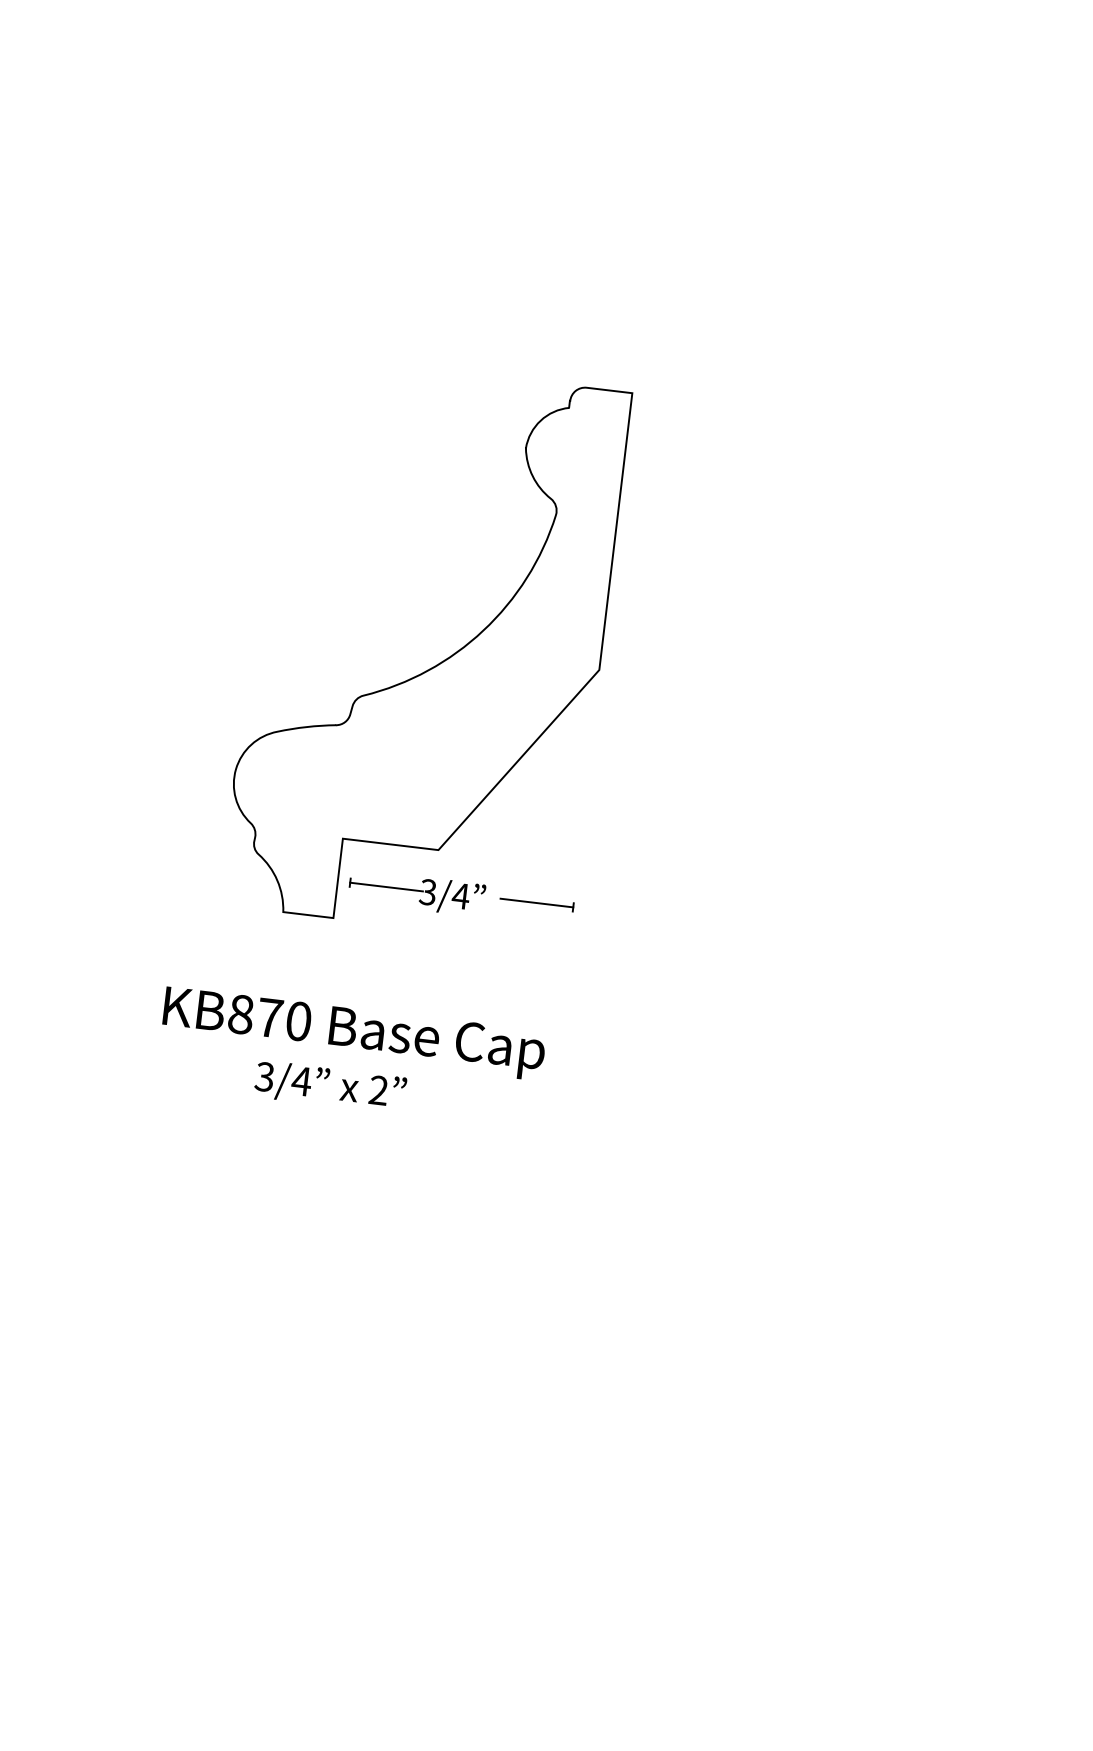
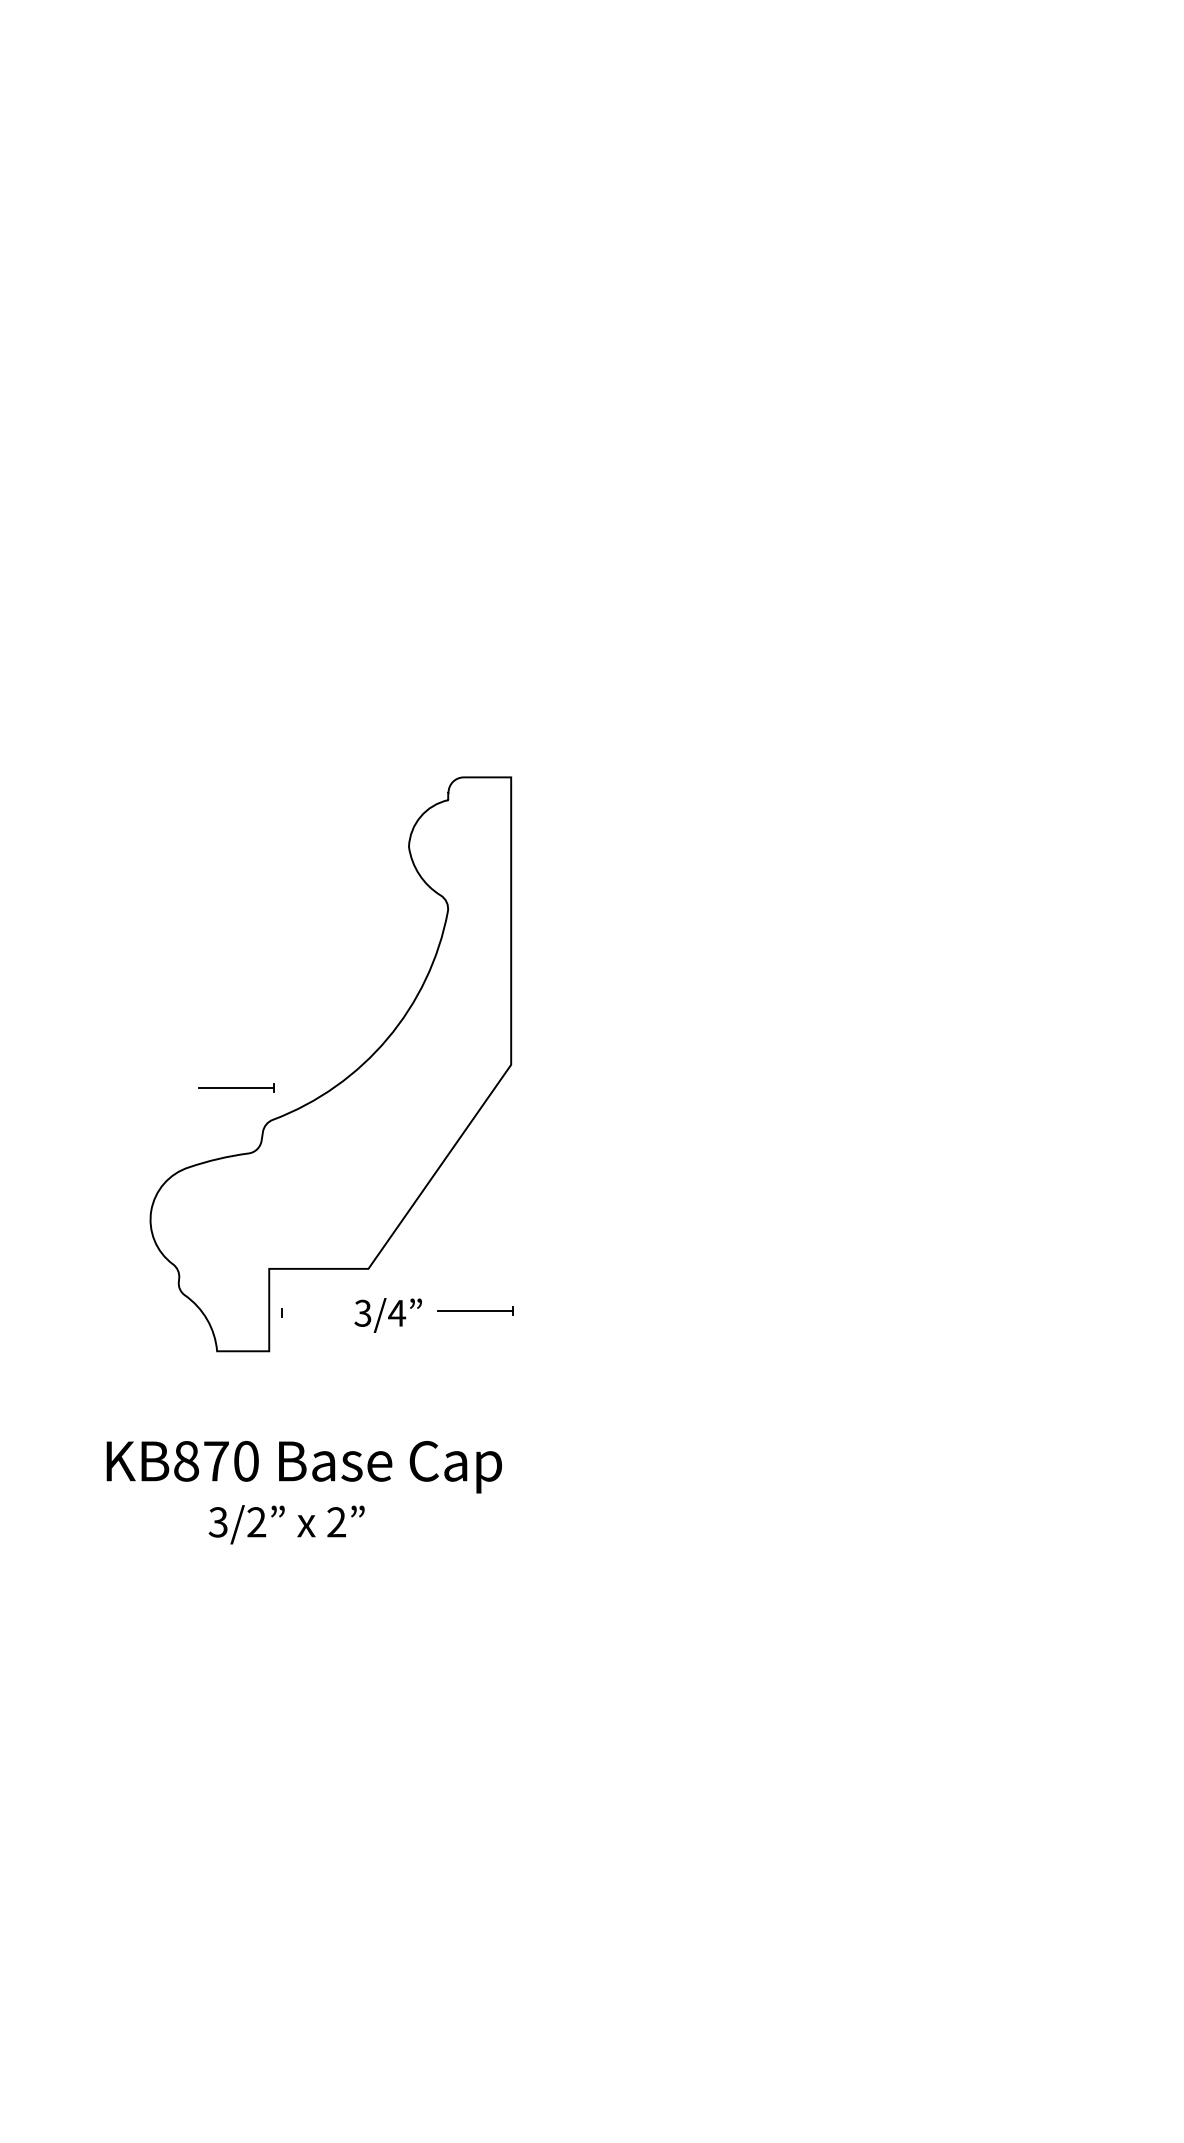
part: (332, 660) -> (236, 1087), added
line: (386, 887) -> (319, 1313), removed
text: (301, 1081) -> (256, 1522), 3/4 -> 3/2

